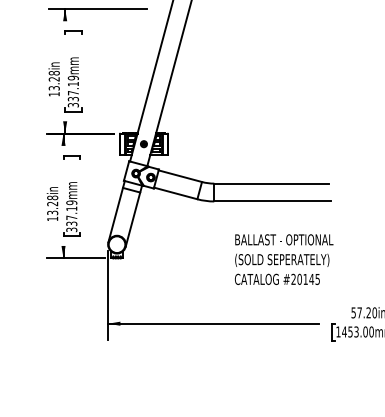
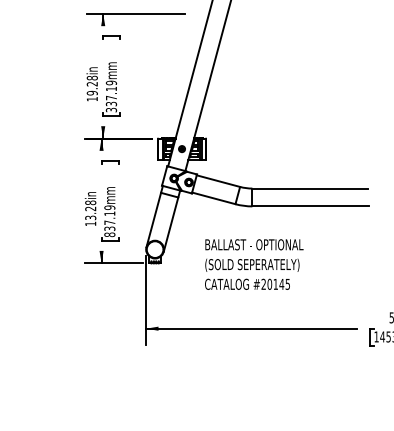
text: (53, 87) -> (91, 92), 13.28in -> 19.28in
text: (71, 229) -> (109, 234), 337.19mm -> 837.19mm
text: (284, 259) -> (254, 264), moved

